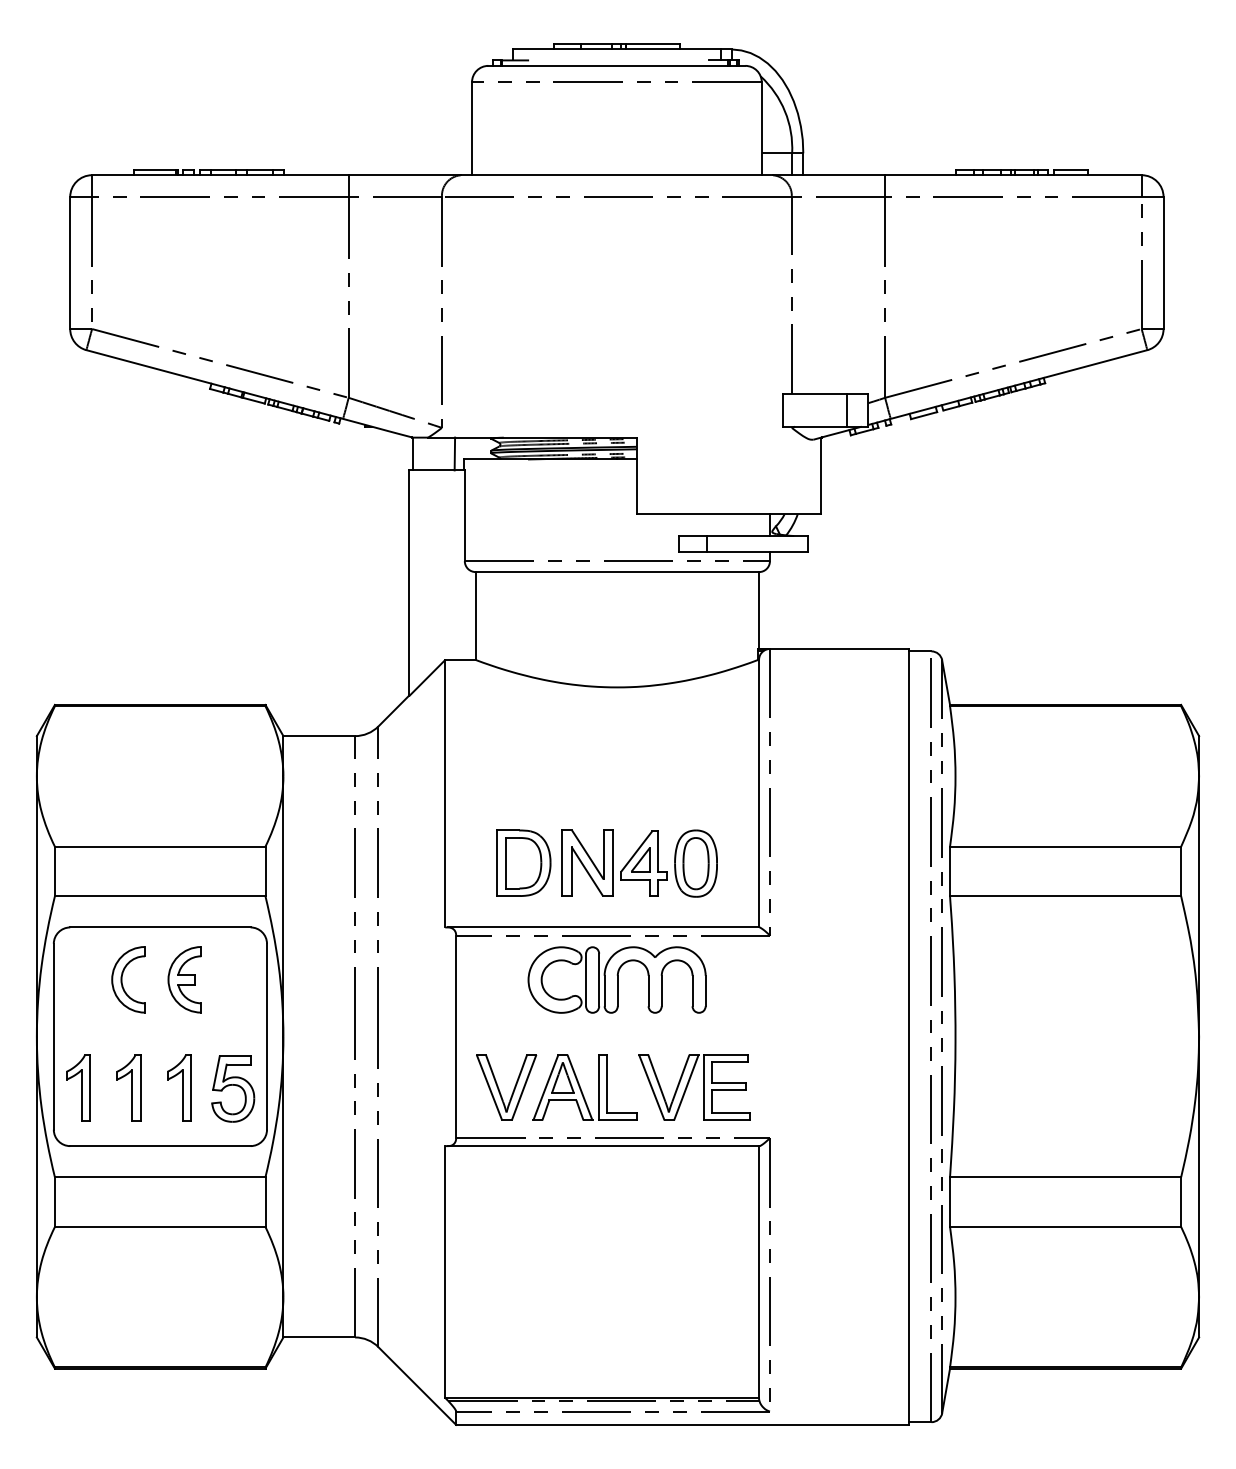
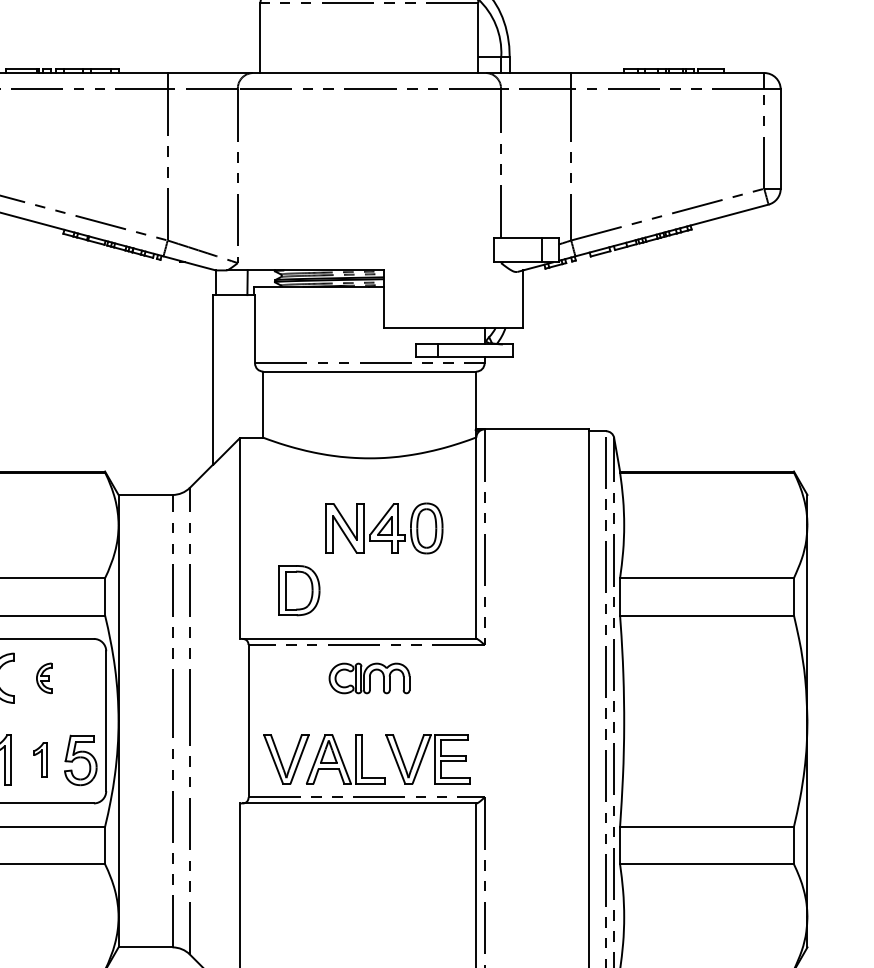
part: (639, 863) -> (384, 528), moved
part: (184, 979) -> (44, 678), size x0.6
part: (616, 979) -> (369, 678), size x0.6
part: (179, 1087) -> (40, 759), size x0.7

